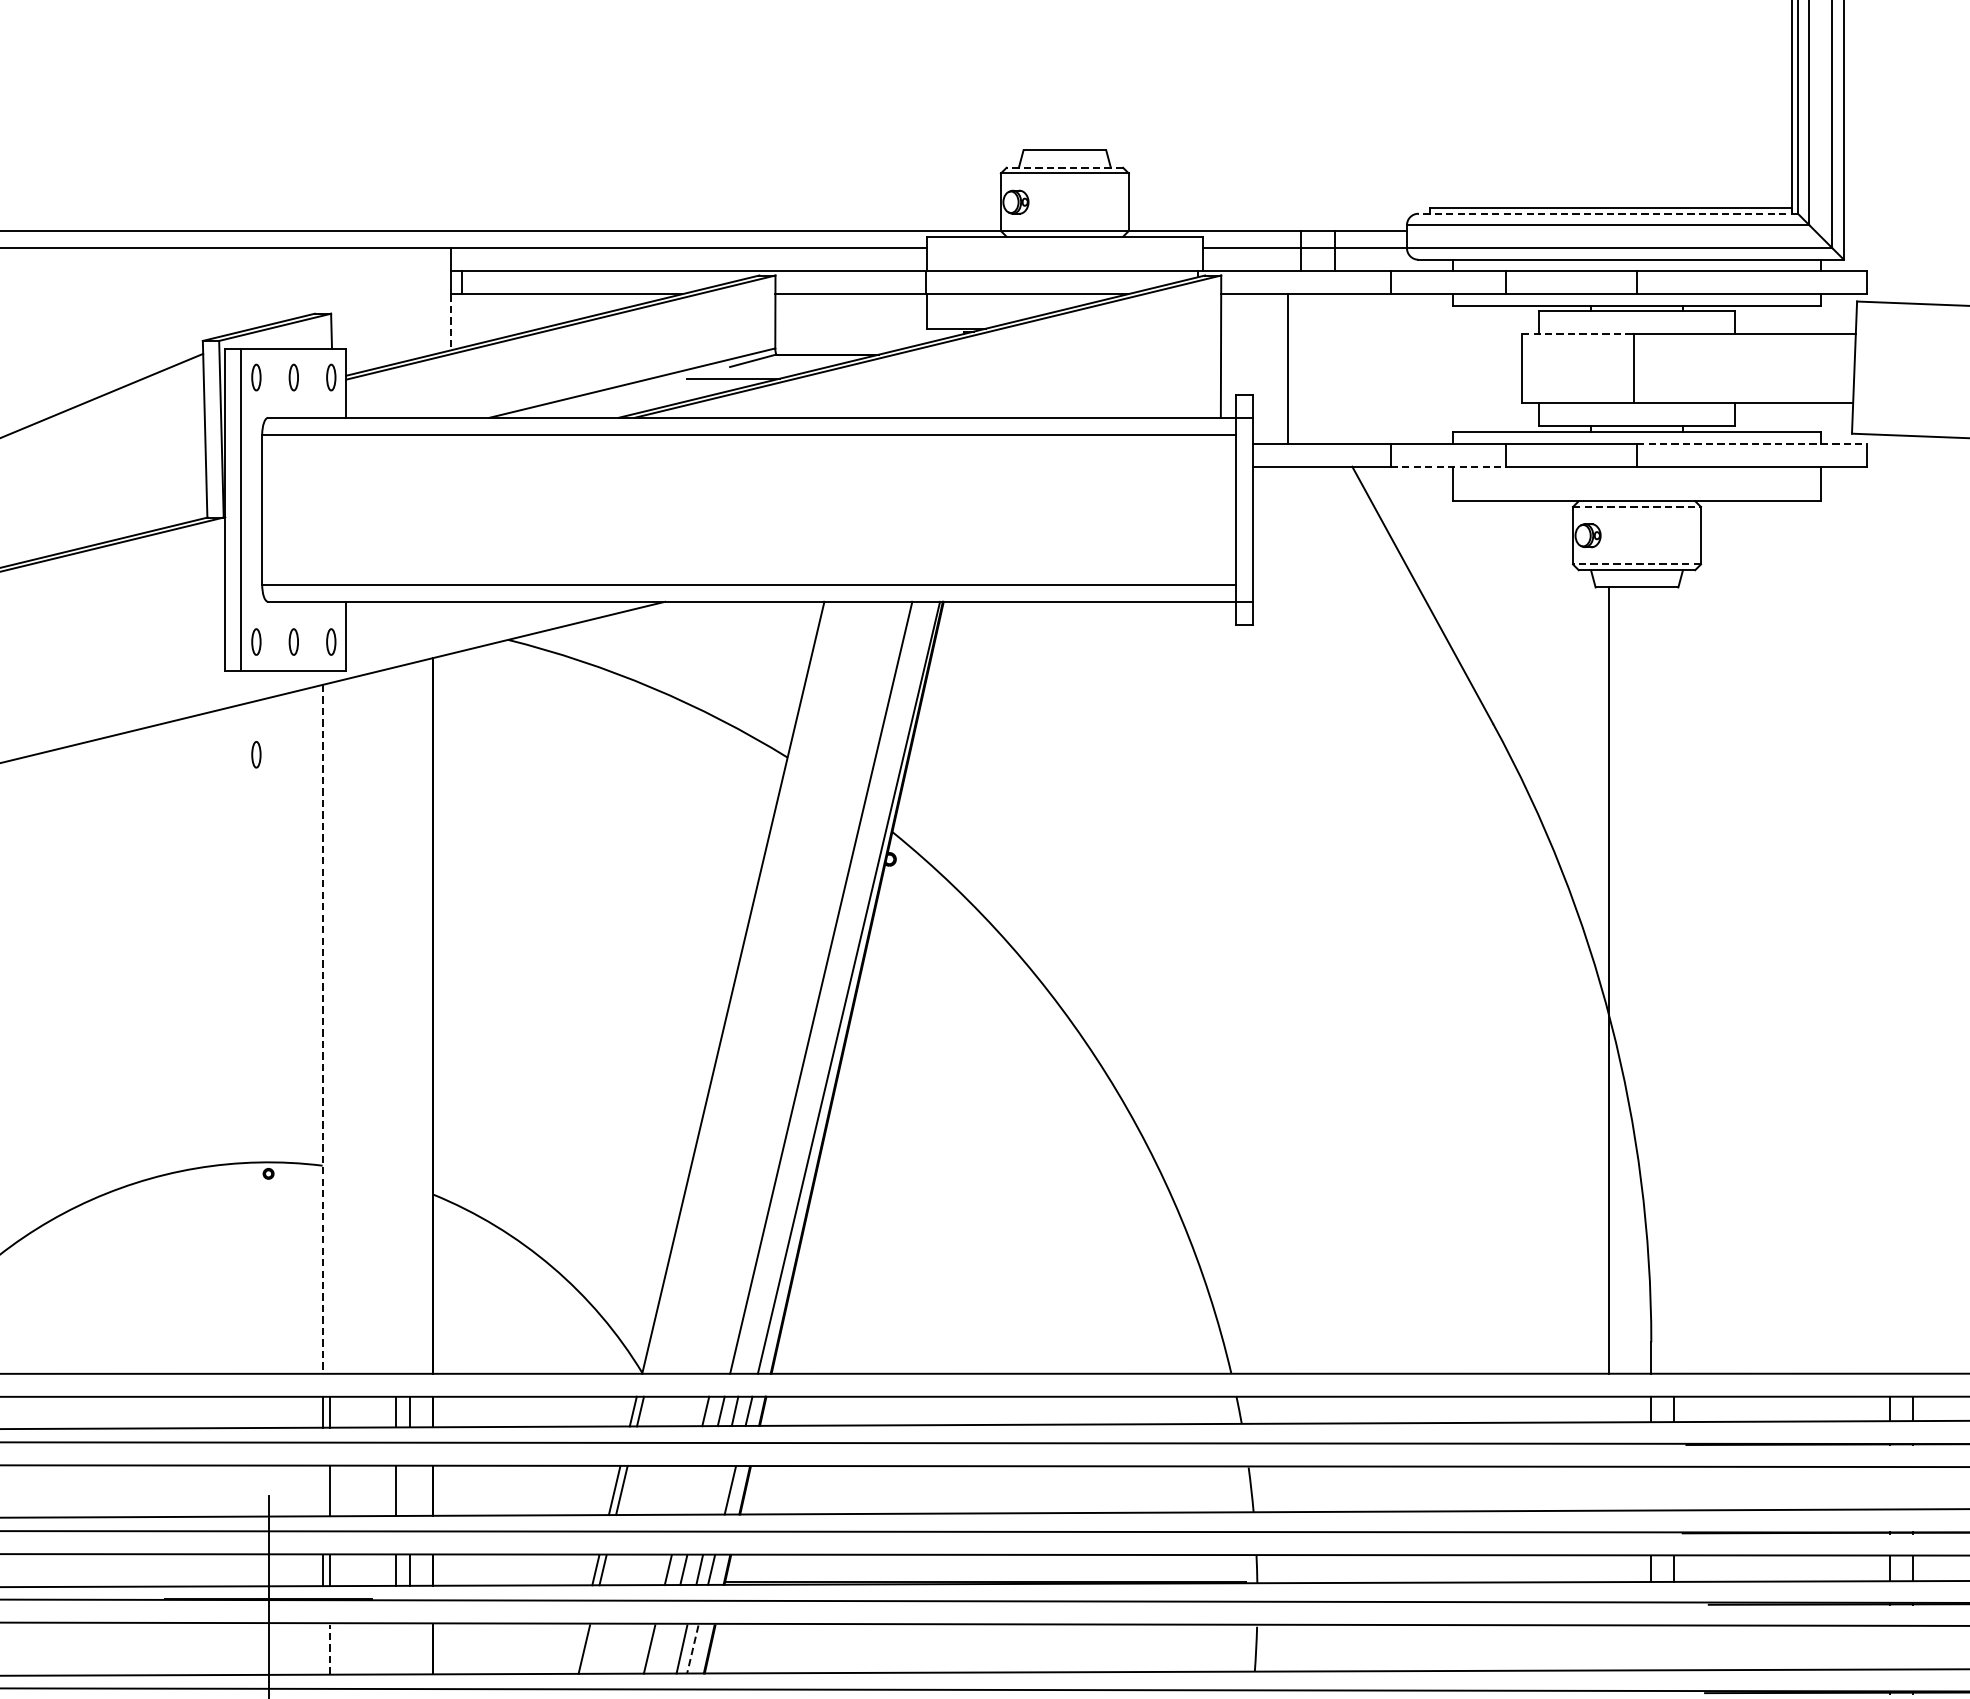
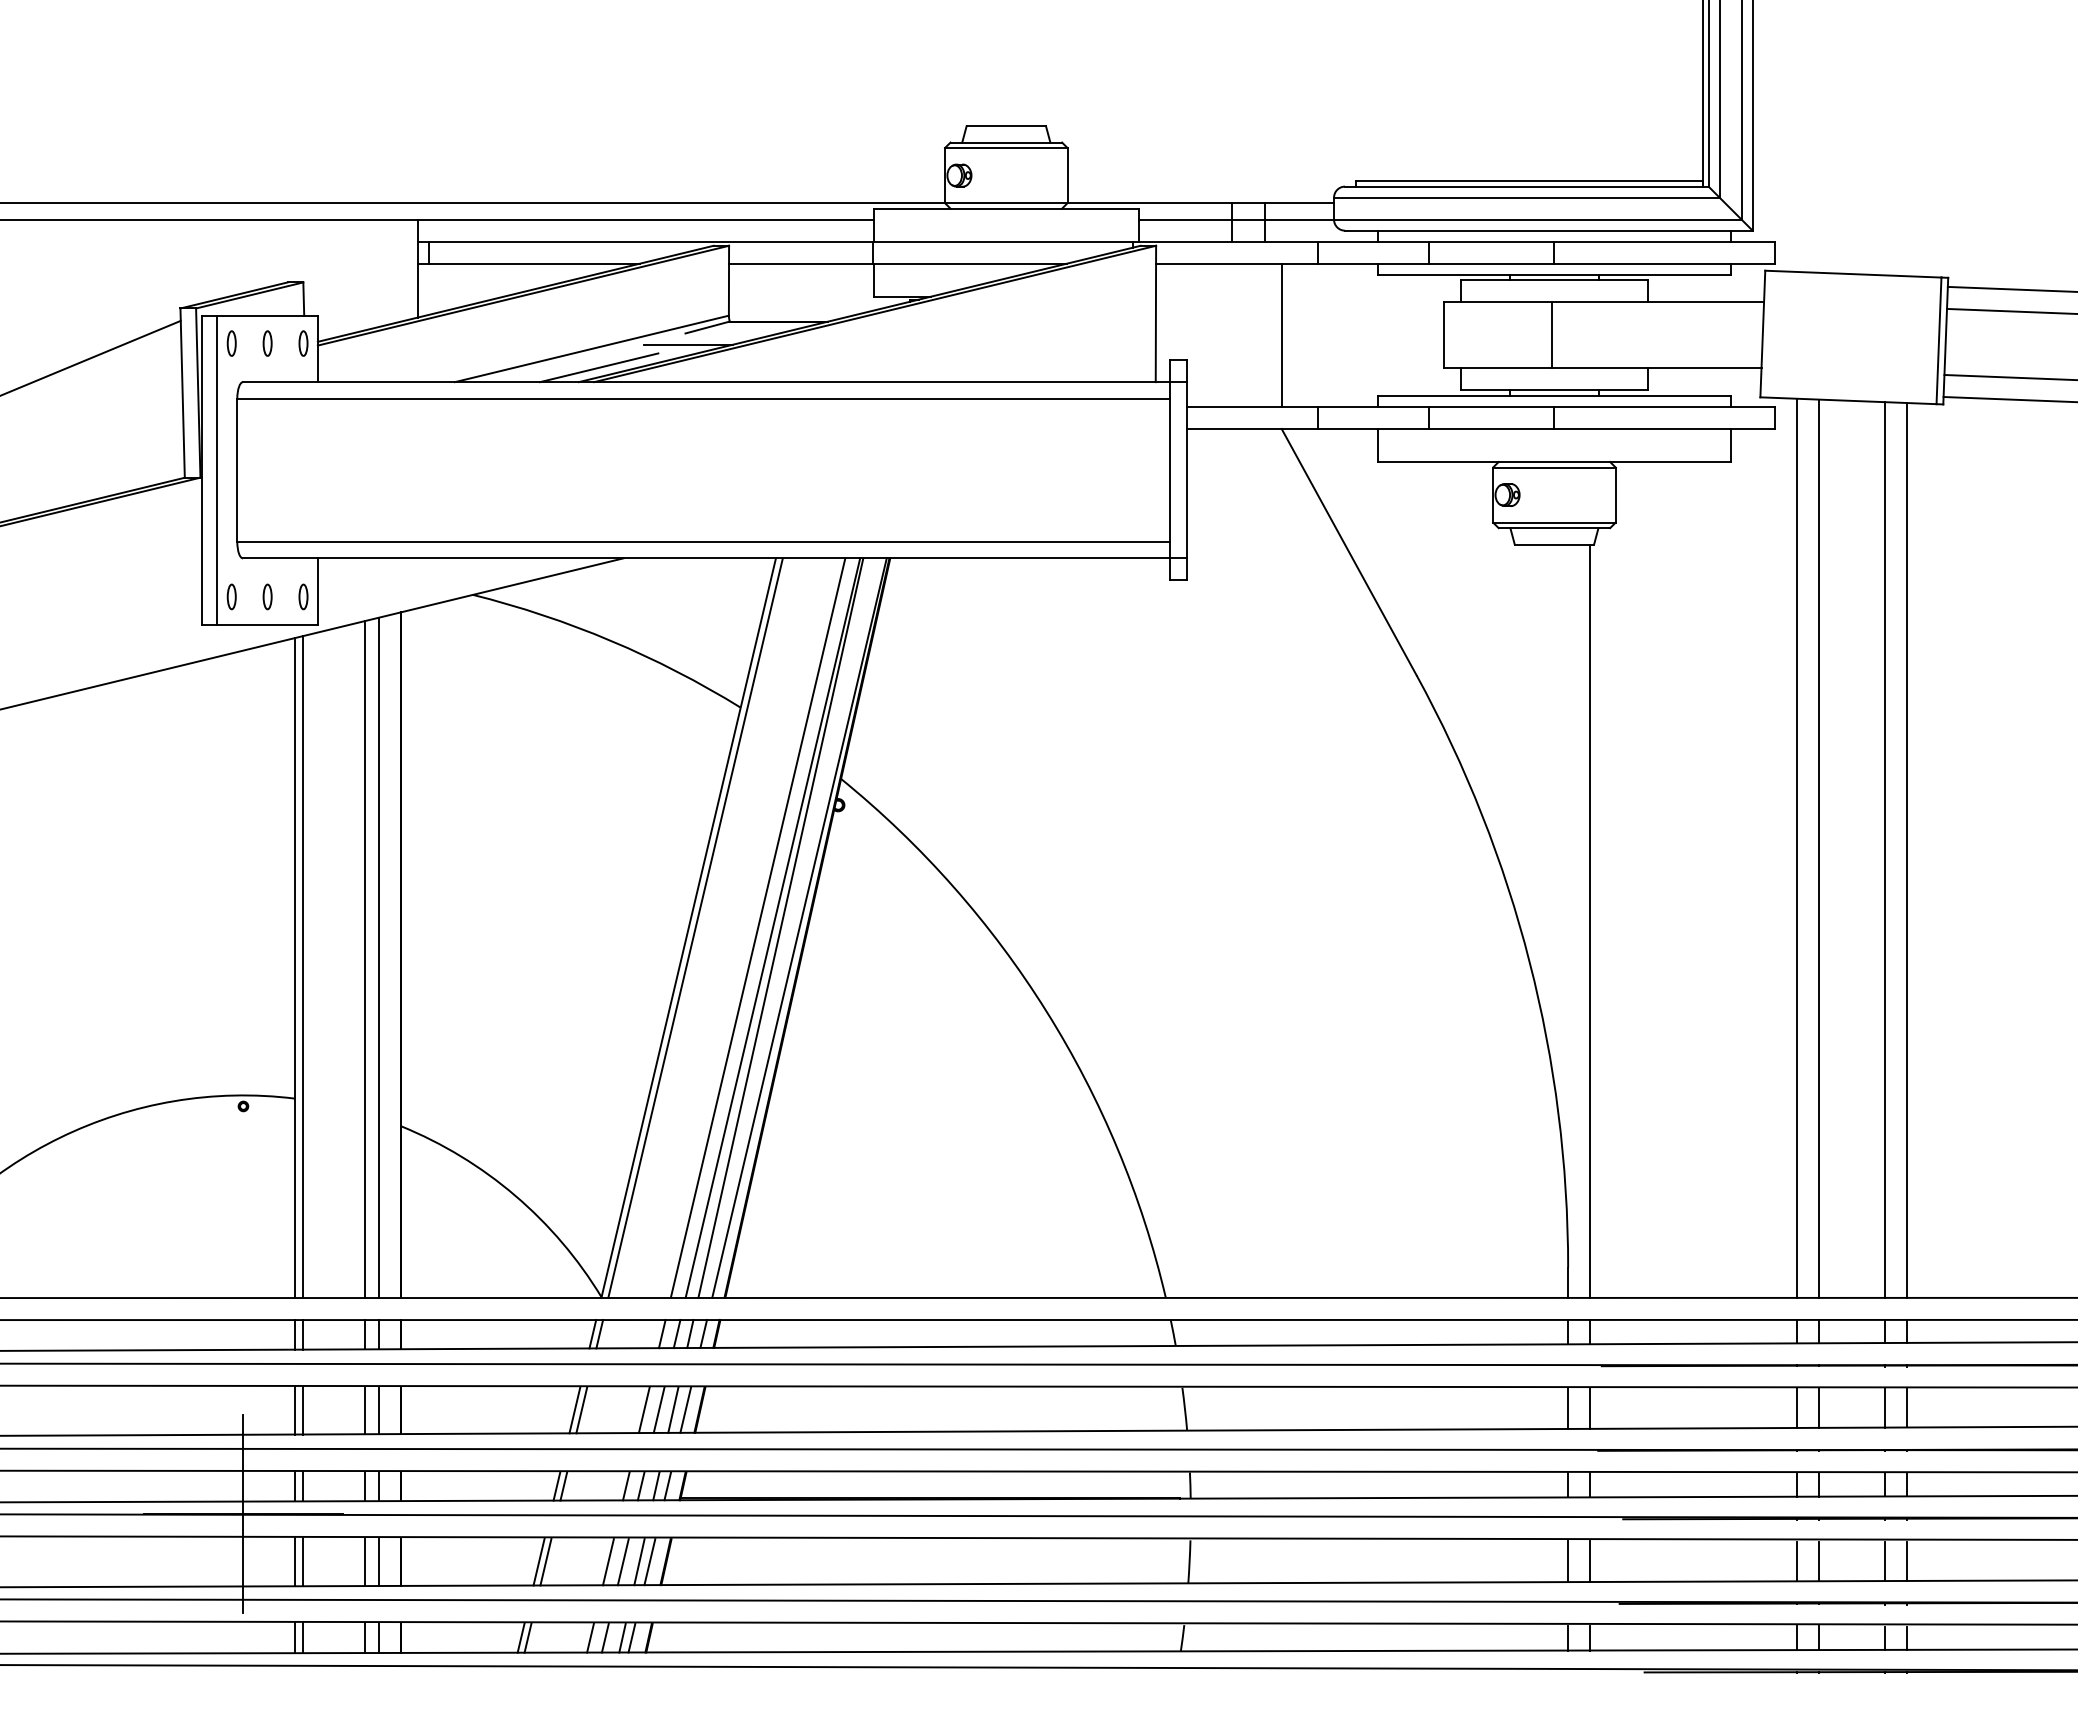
line: (1065, 167) -> (1006, 142), dashed -> solid
line: (1607, 213) -> (1526, 186), dashed -> solid
line: (451, 322) -> (418, 290), dashed -> solid
line: (1578, 334) -> (1498, 302), dashed -> solid
line: (1287, 368) -> (1281, 334), moved
line: (639, 402) -> (598, 367), added
line: (1752, 443) -> (1665, 406), dashed -> solid
line: (1449, 466) -> (1374, 428), dashed -> solid
line: (1637, 506) -> (1554, 467), dashed -> solid
line: (1636, 564) -> (1553, 522), dashed -> solid
part: (256, 754) -> (231, 704), removed
line: (1889, 903) -> (1796, 847), added
line: (1912, 904) -> (1818, 848), added
line: (1608, 979) -> (1590, 920), moved
line: (740, 987) -> (695, 927), added
line: (805, 987) -> (757, 927), added
line: (829, 987) -> (780, 927), added
line: (410, 1018) -> (379, 957), added
line: (395, 1020) -> (365, 959), added
line: (330, 1027) -> (302, 966), added
line: (322, 1029) -> (295, 968), dashed -> solid
line: (1889, 1488) -> (1796, 1407), added
line: (1912, 1488) -> (1818, 1407), added
line: (1651, 1489) -> (1568, 1408), added
line: (1674, 1489) -> (1590, 1408), added
line: (701, 1490) -> (658, 1409), added
line: (717, 1490) -> (673, 1409), added
line: (322, 1491) -> (295, 1410), added
line: (410, 1491) -> (379, 1410), added
line: (686, 1491) -> (643, 1410), added
line: (576, 1648) -> (538, 1561), added
line: (1651, 1648) -> (1568, 1561), added
line: (1674, 1648) -> (1590, 1561), added
line: (1889, 1648) -> (1796, 1561), added
line: (1912, 1648) -> (1818, 1561), added
line: (322, 1649) -> (295, 1562), added
line: (330, 1649) -> (302, 1562), dashed -> solid
line: (395, 1649) -> (365, 1562), added
line: (410, 1649) -> (379, 1562), added
line: (664, 1649) -> (622, 1562), added
line: (692, 1649) -> (649, 1562), dashed -> solid

